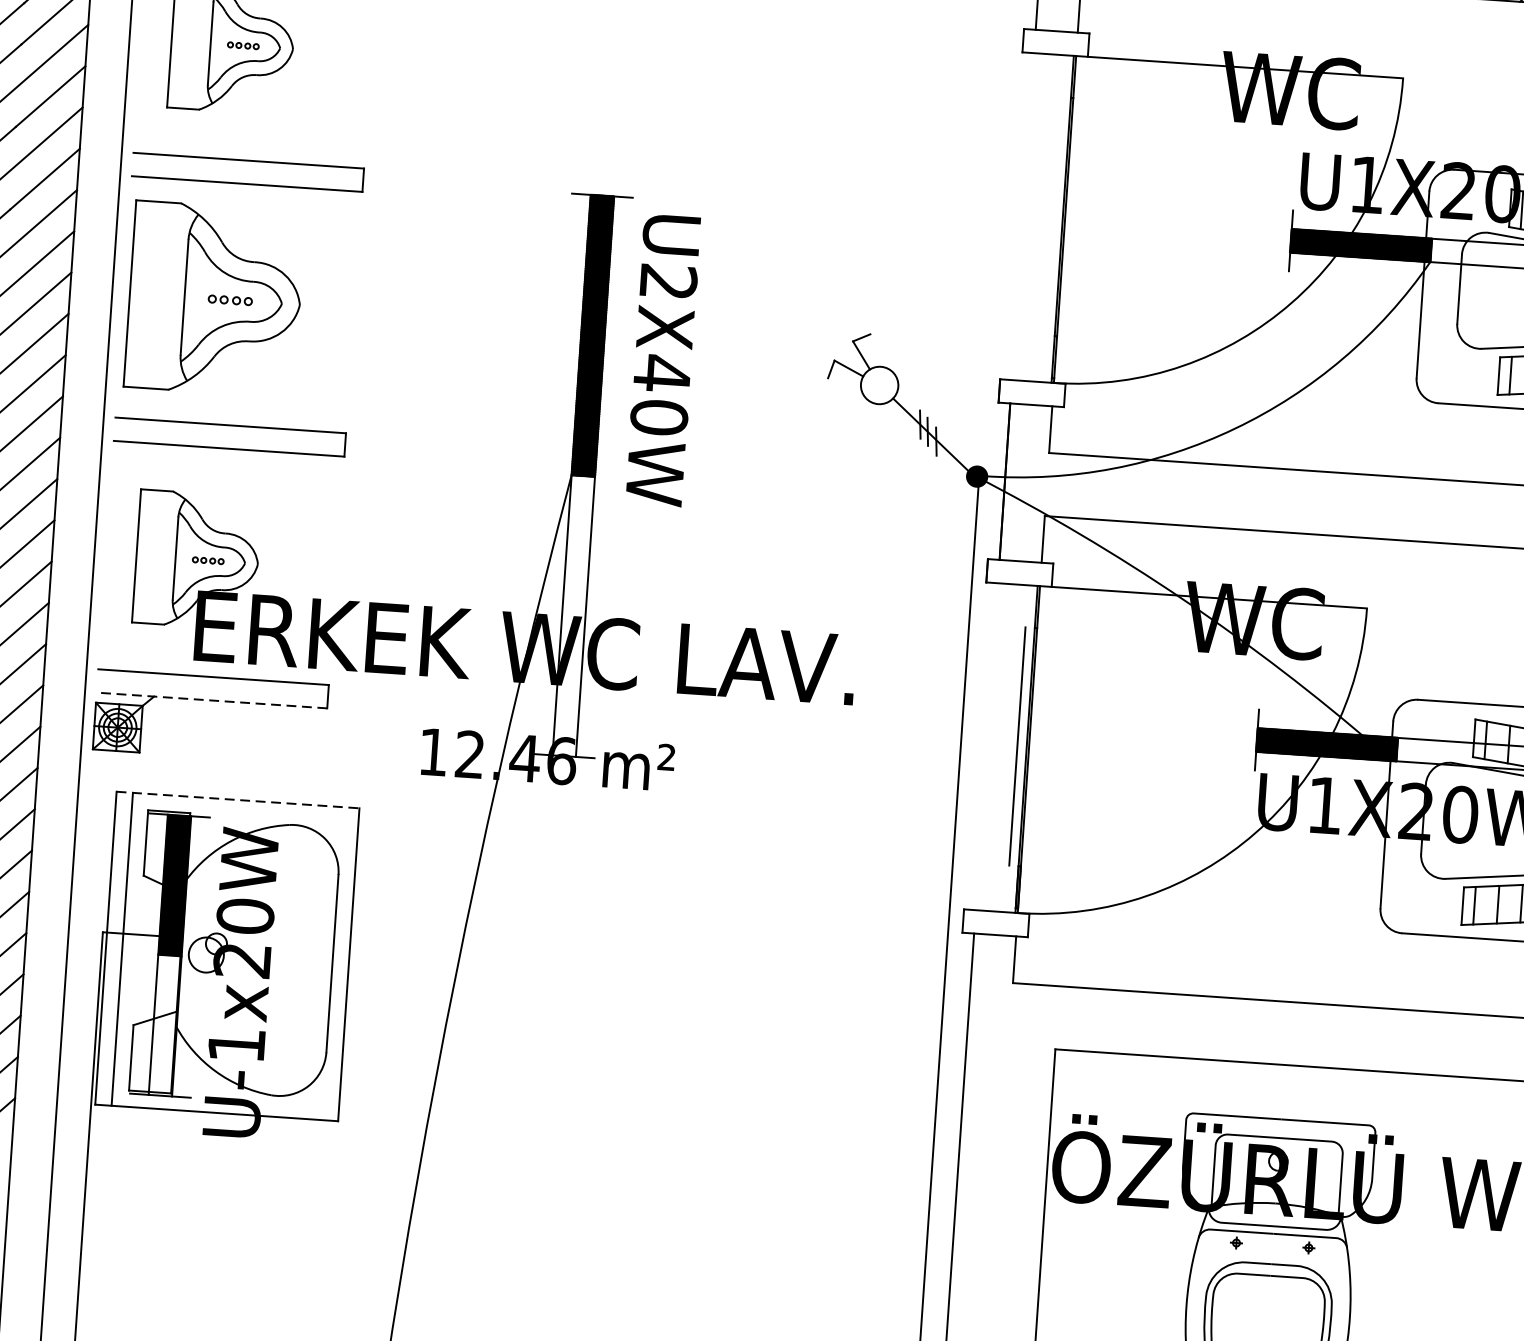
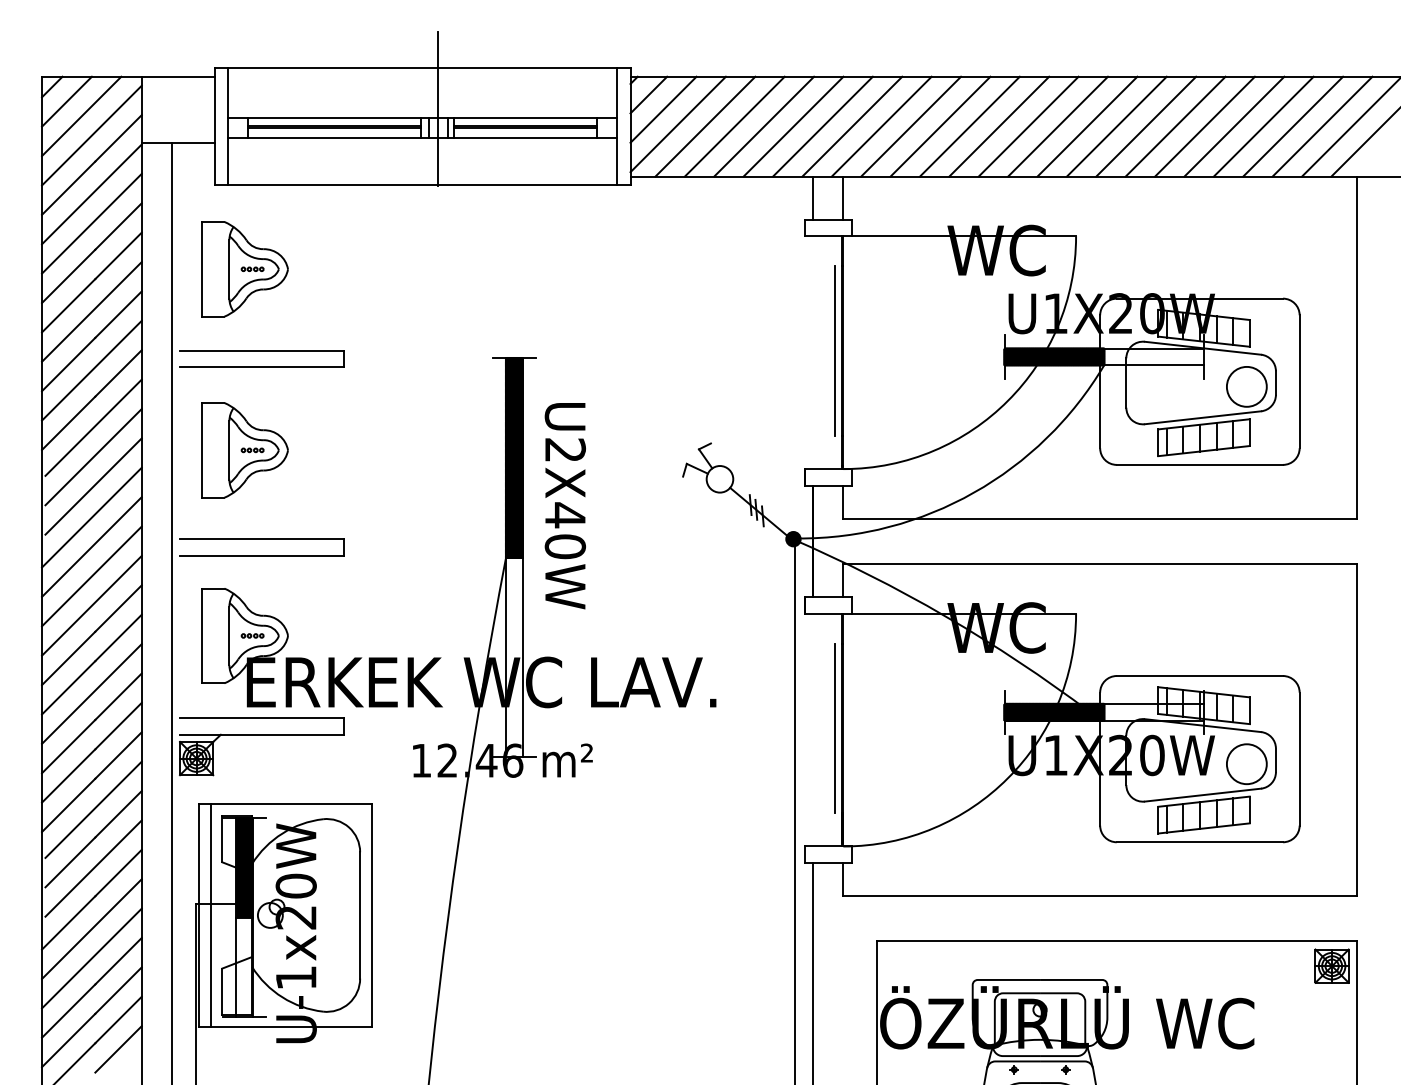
line: (1054, 215) -> (835, 350), added
part: (214, 299) -> (244, 450), size x0.71
text: (661, 361) -> (564, 506), moved
line: (211, 700) -> (261, 734), dashed -> solid
line: (238, 800) -> (285, 804), dashed -> solid

